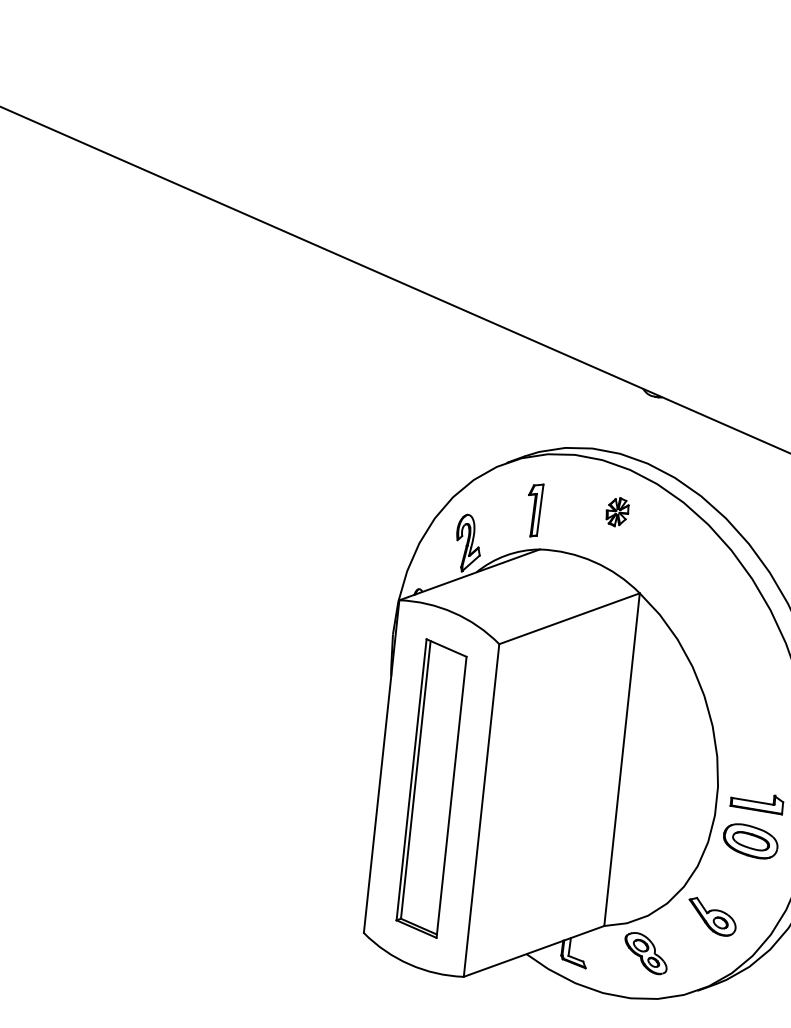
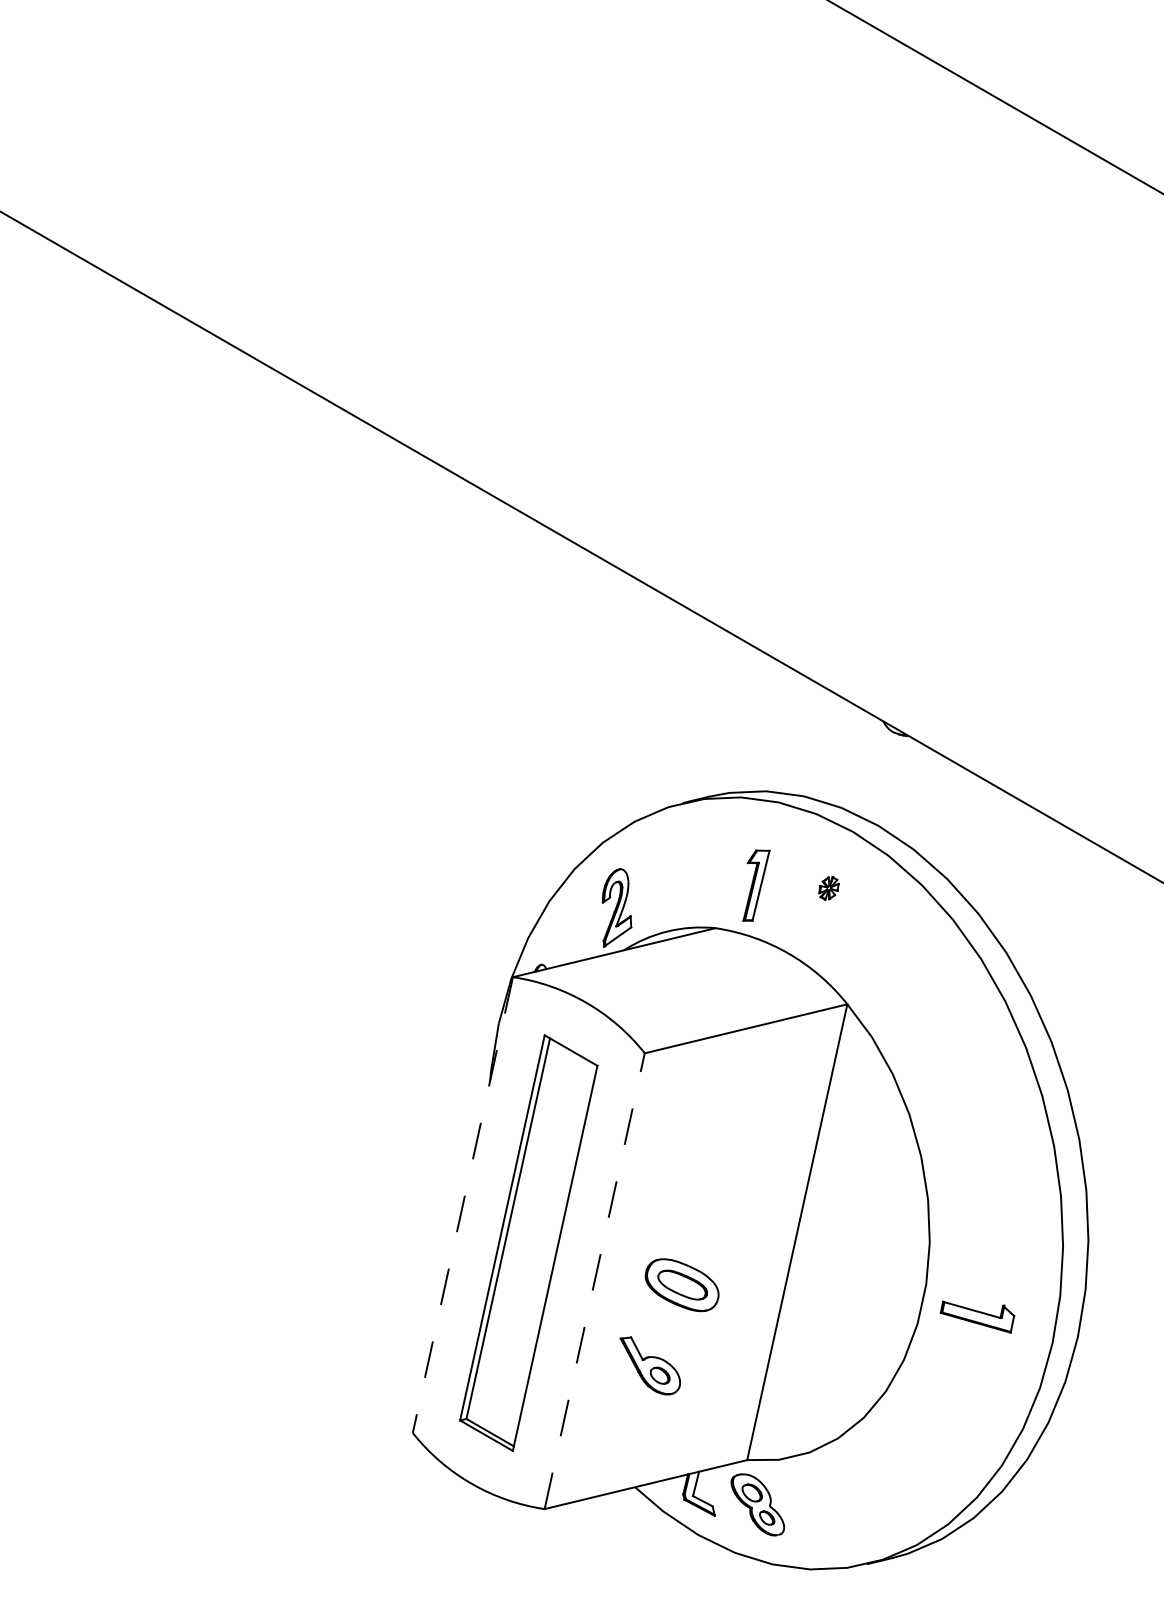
part: (536, 510) -> (756, 885), moved
part: (617, 512) -> (828, 888), size x0.6
line: (381, 766) -> (462, 1205), solid -> dashed
line: (481, 810) -> (594, 1280), solid -> dashed
part: (750, 841) -> (681, 1285), moved
part: (712, 916) -> (649, 1365), moved
part: (645, 953) -> (757, 1504), moved

